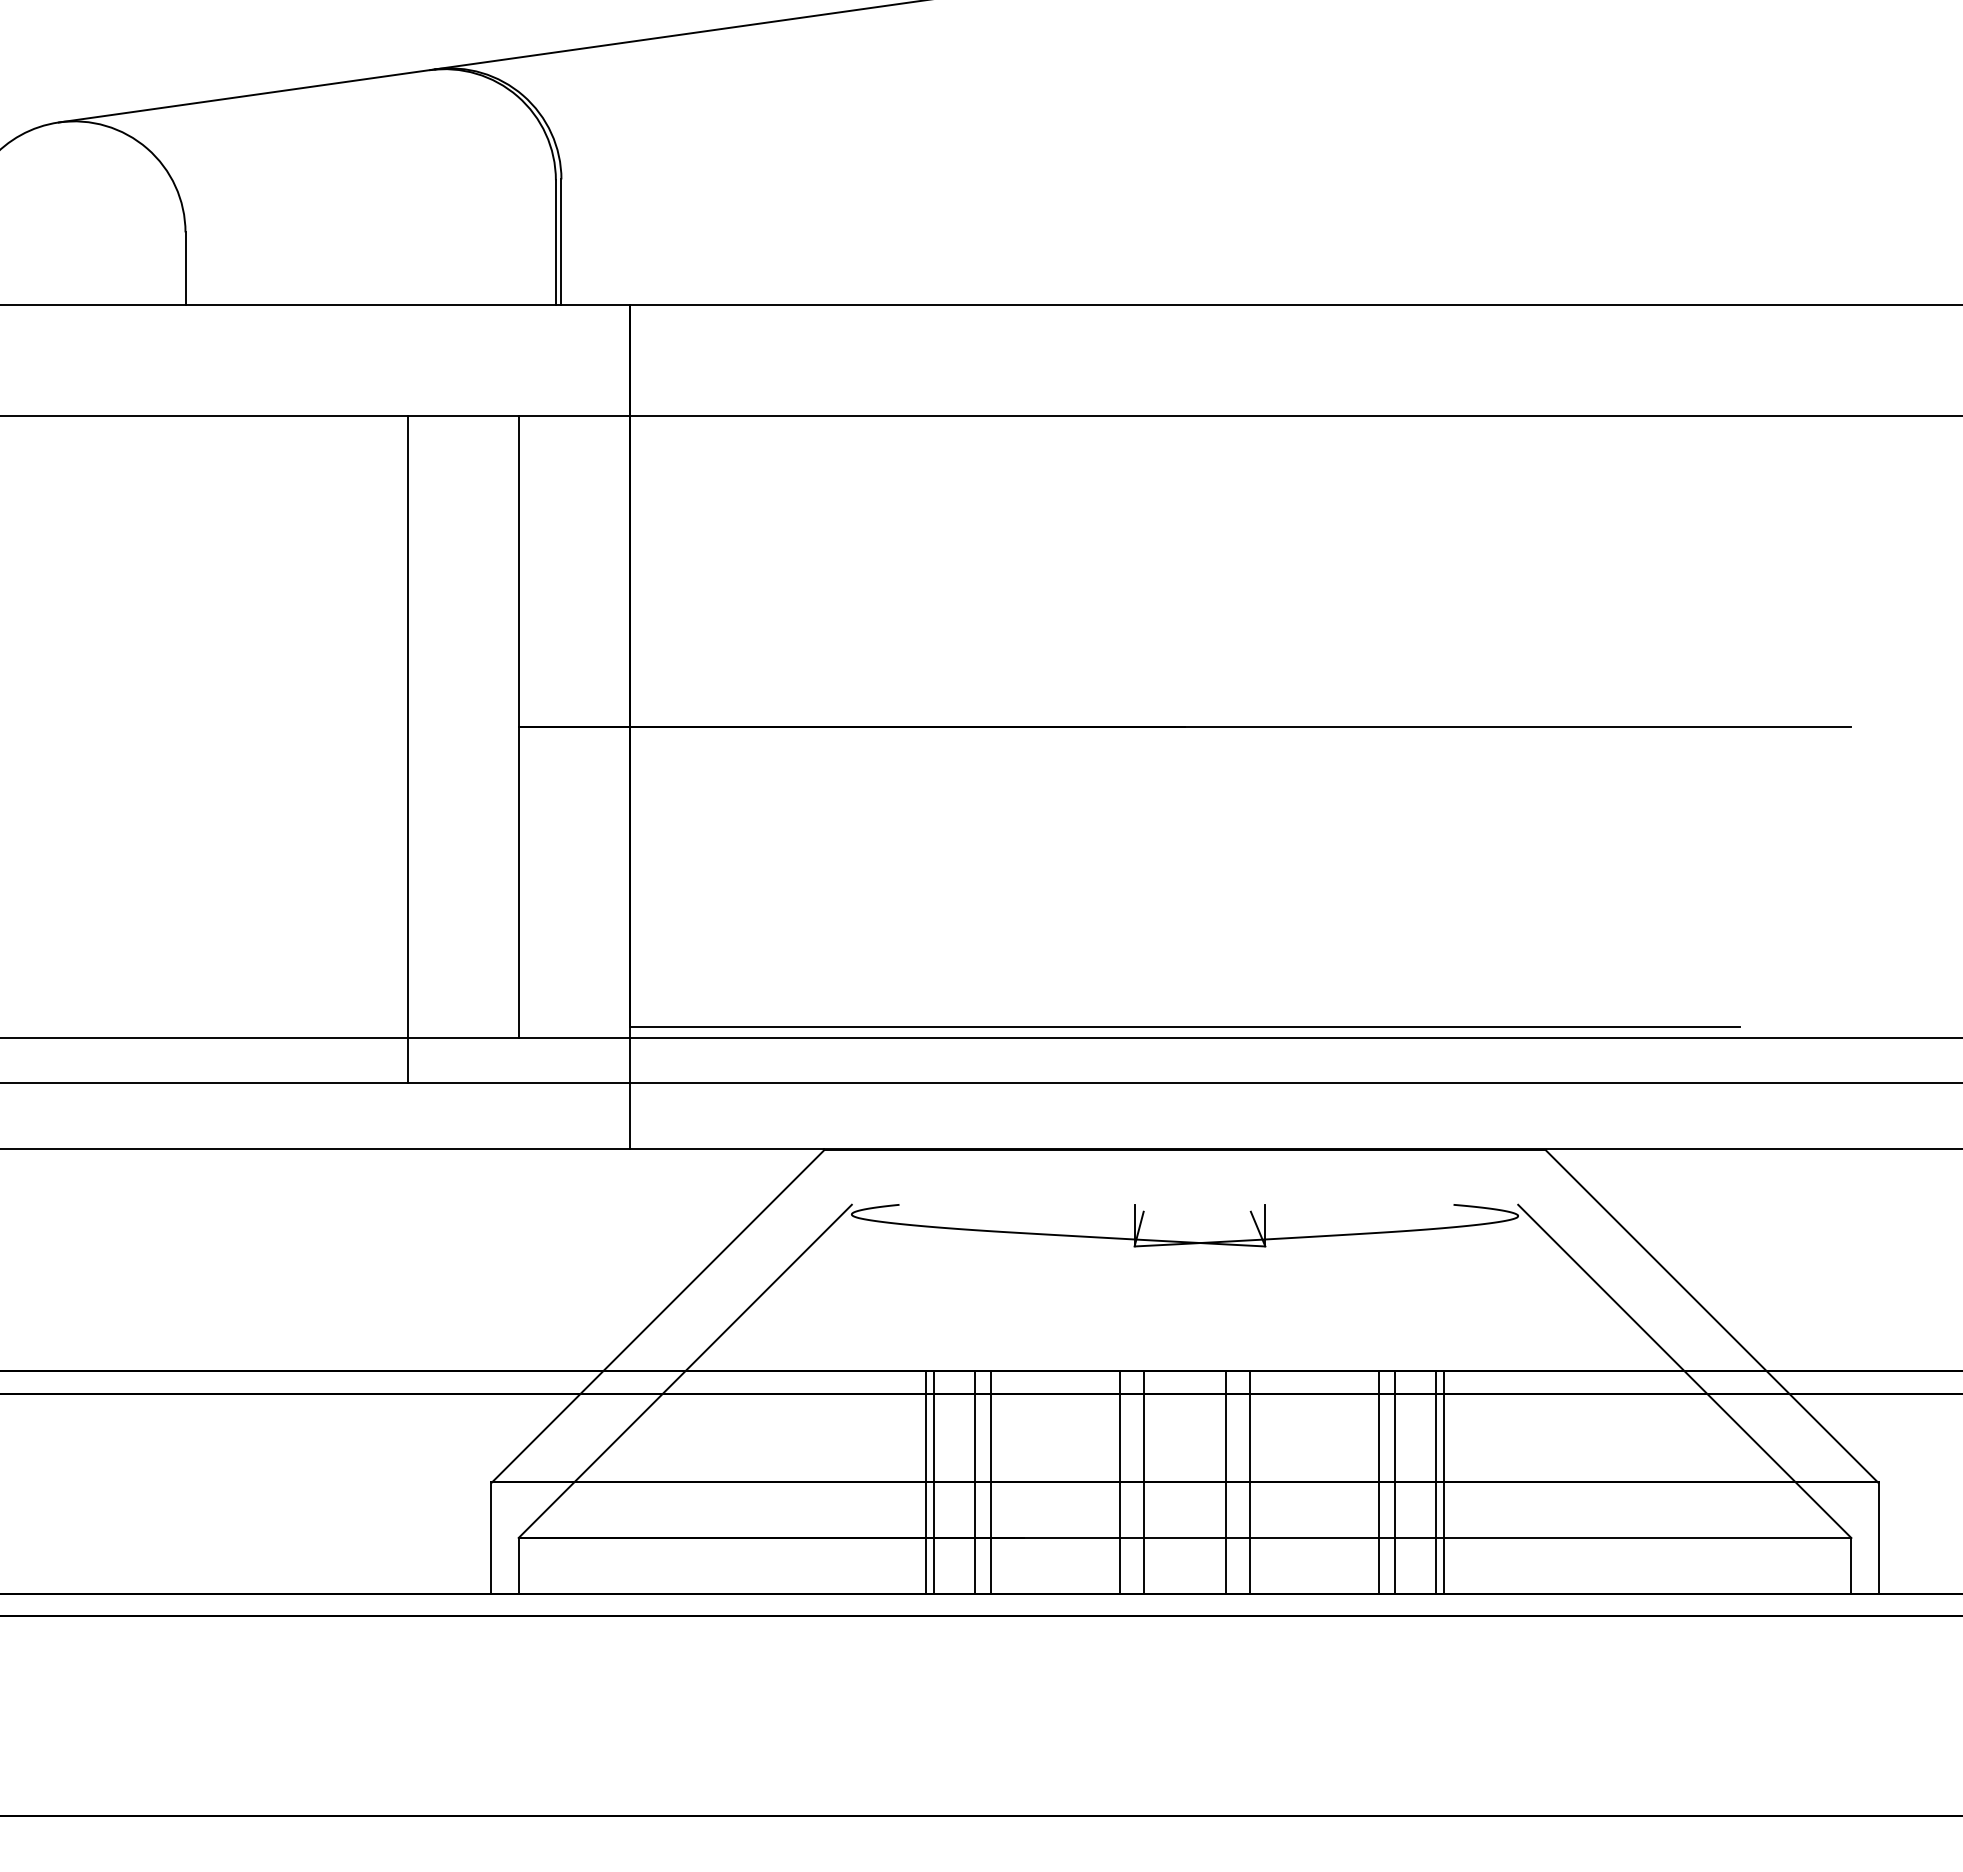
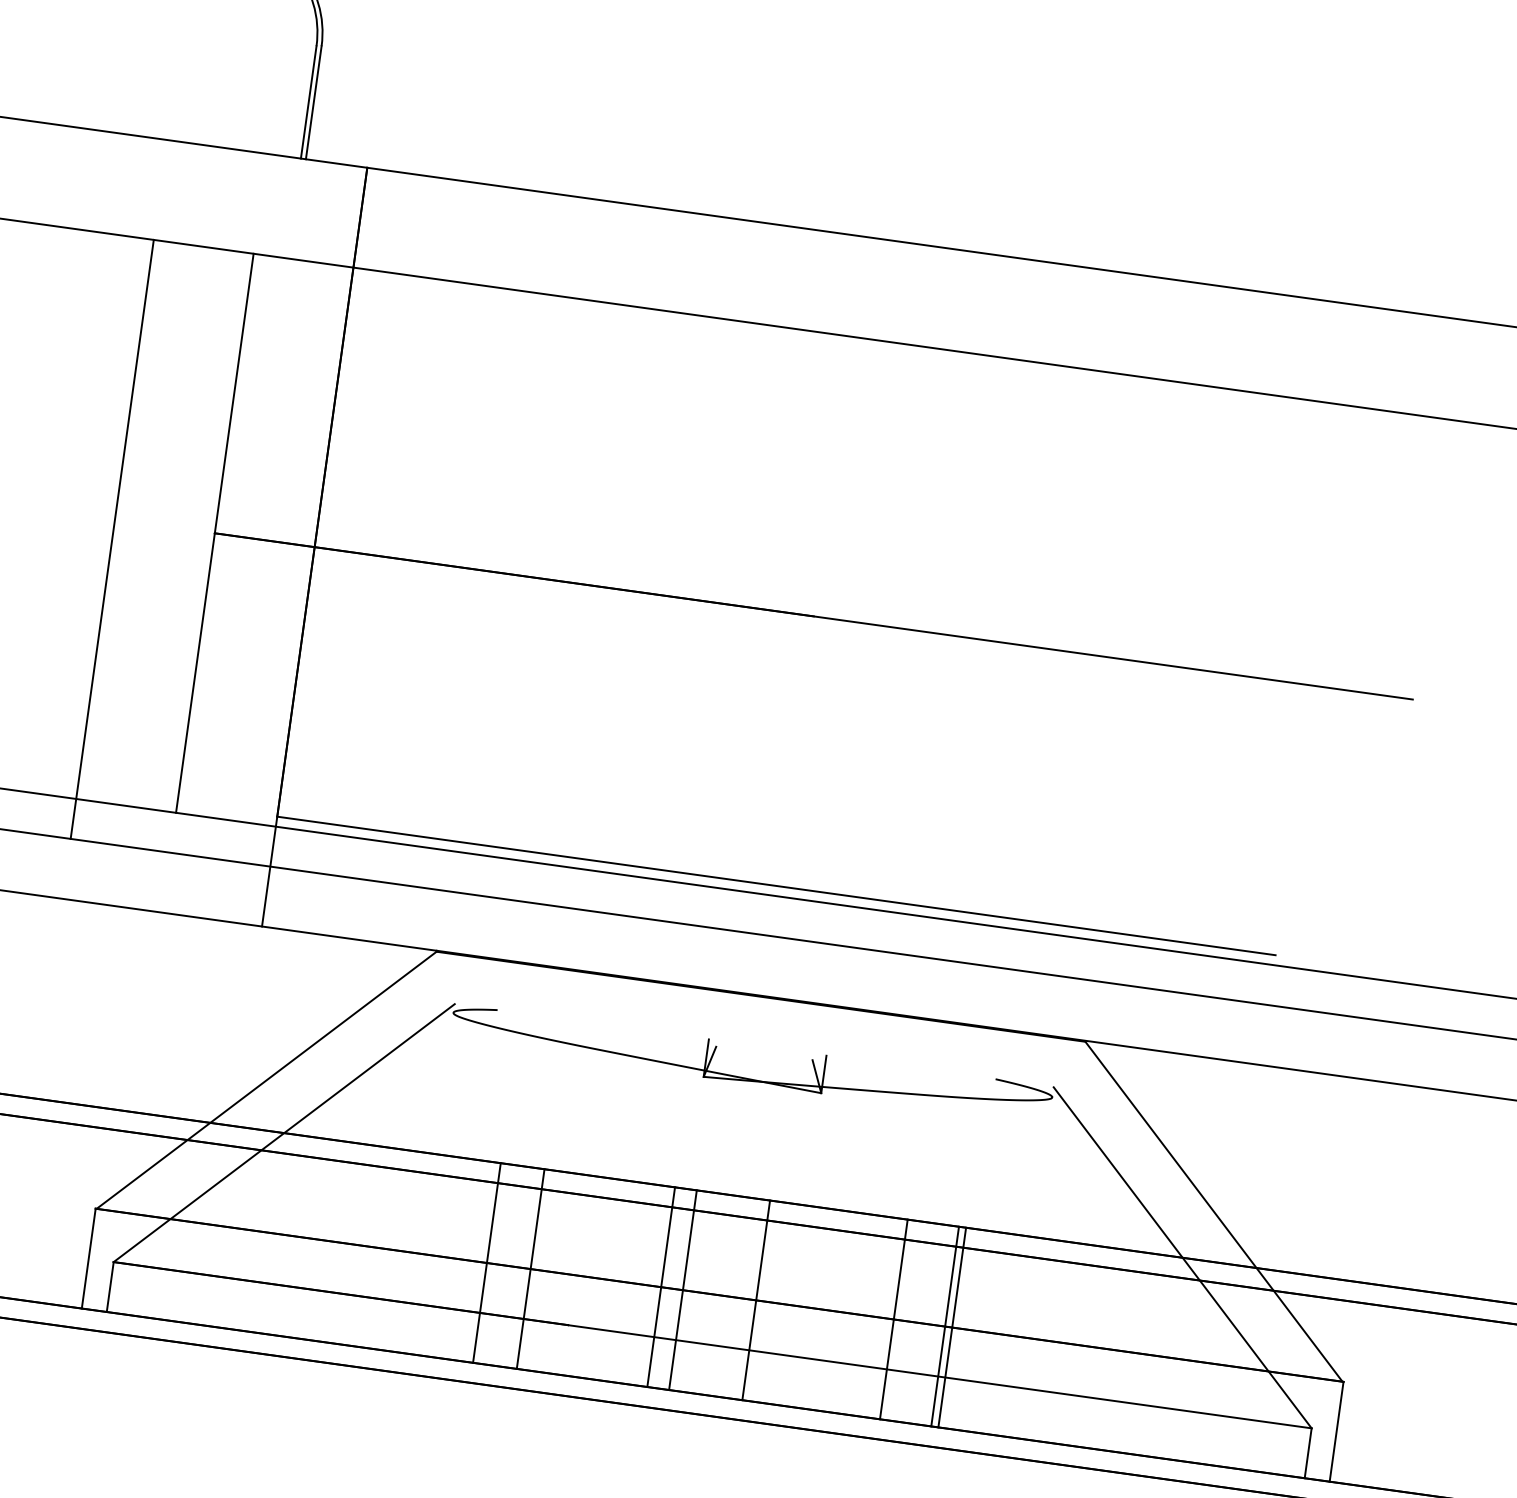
line: (934, 1482) -> (494, 1264), removed
line: (991, 1482) -> (545, 1271), removed
line: (1249, 1482) -> (777, 1303), removed
line: (1395, 1482) -> (908, 1321), removed

